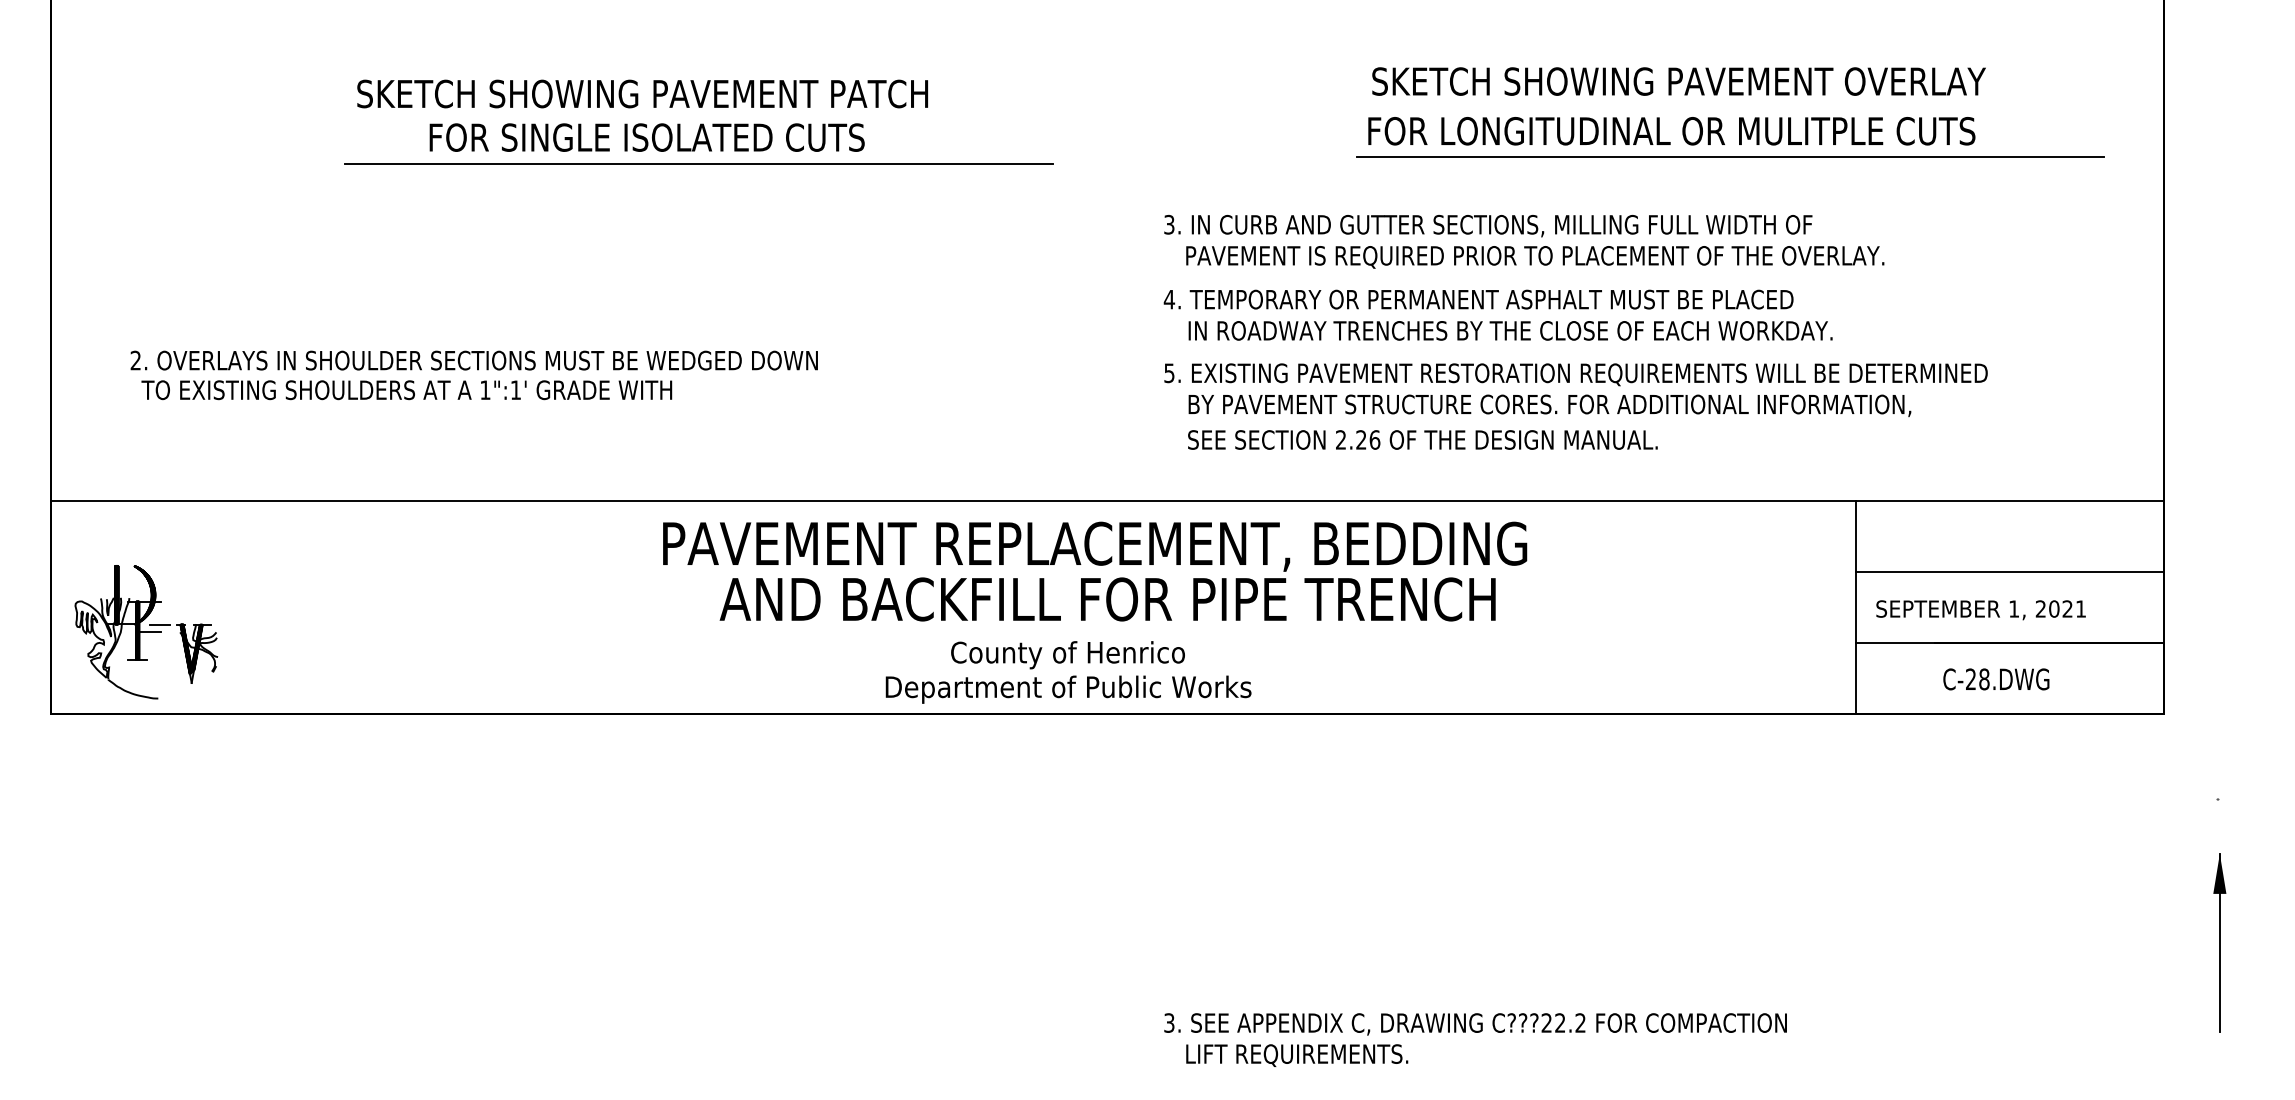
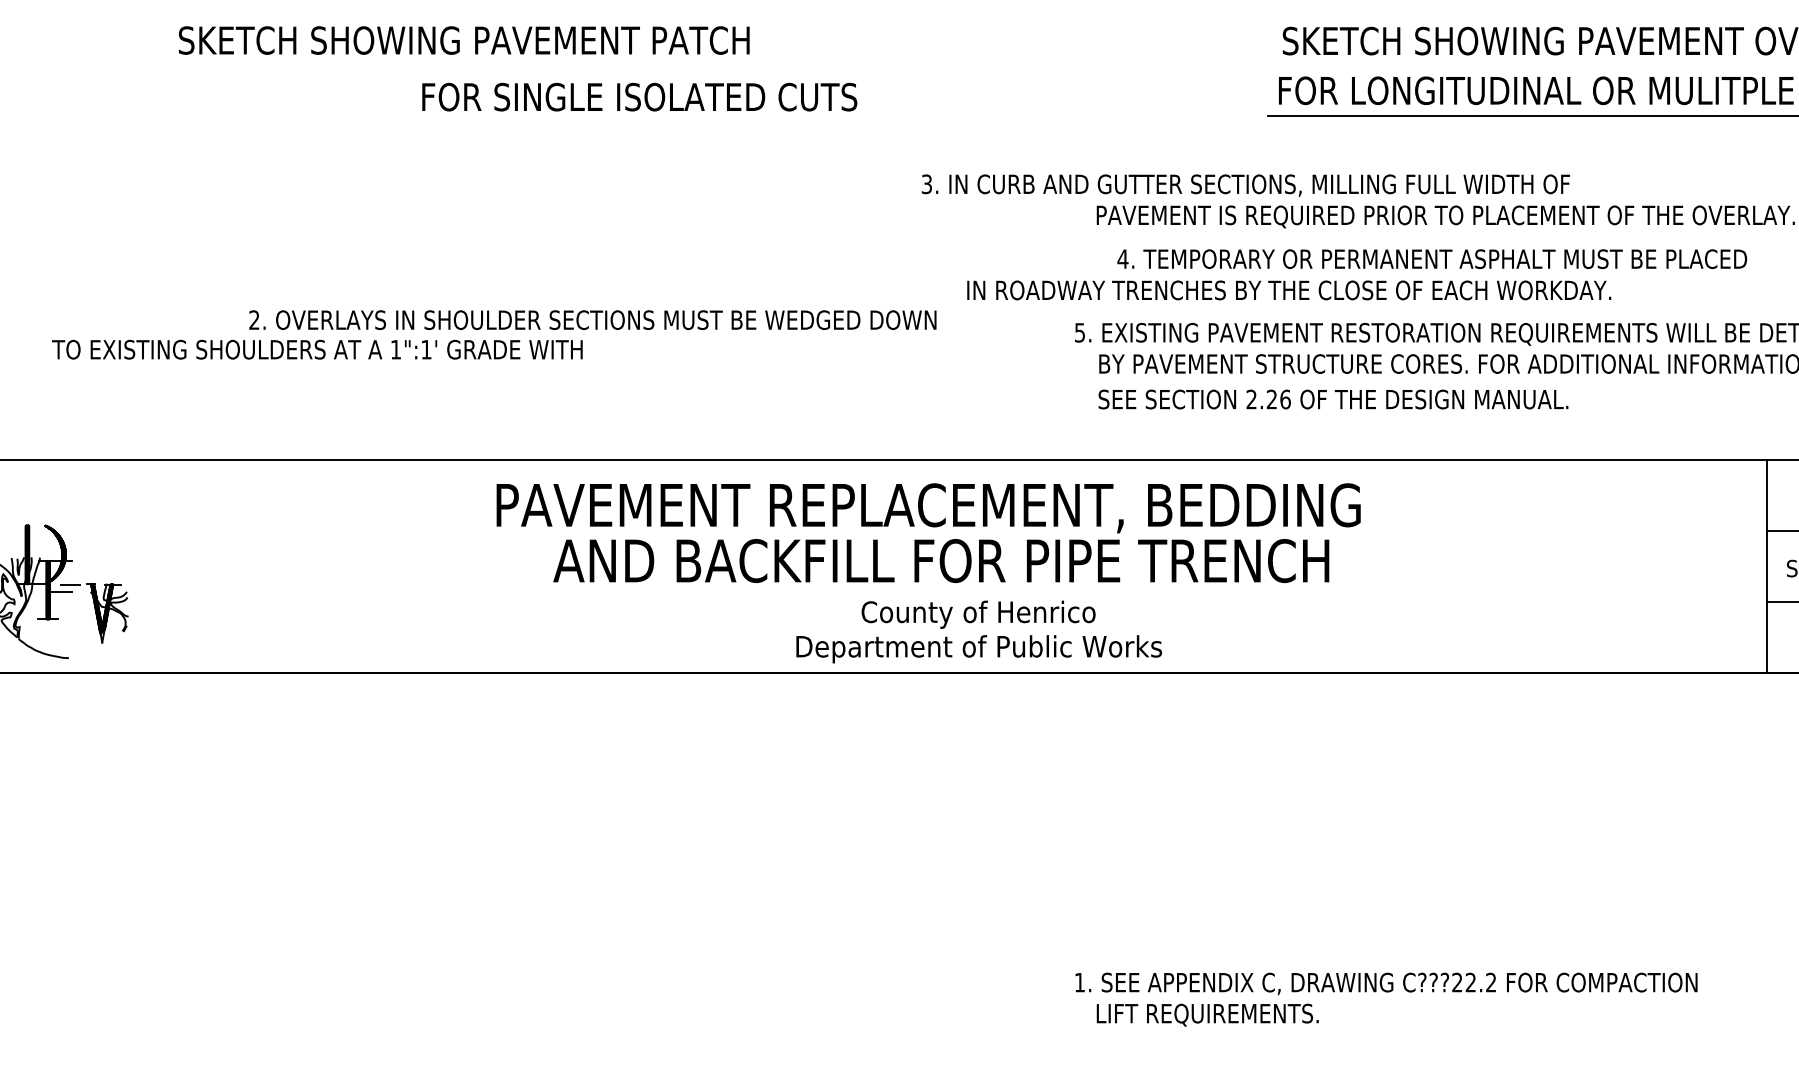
text: (642, 93) -> (464, 40), moved
text: (646, 137) -> (639, 97), moved
line: (699, 163) -> (610, 123), removed
text: (1488, 226) -> (1246, 186), moved
text: (1478, 299) -> (1432, 259), moved
text: (1510, 330) -> (1289, 290), moved
text: (473, 360) -> (592, 320), moved
text: (1095, 571) -> (929, 533), moved
text: (1169, 1022) -> (1080, 982), 3. -> 1.

